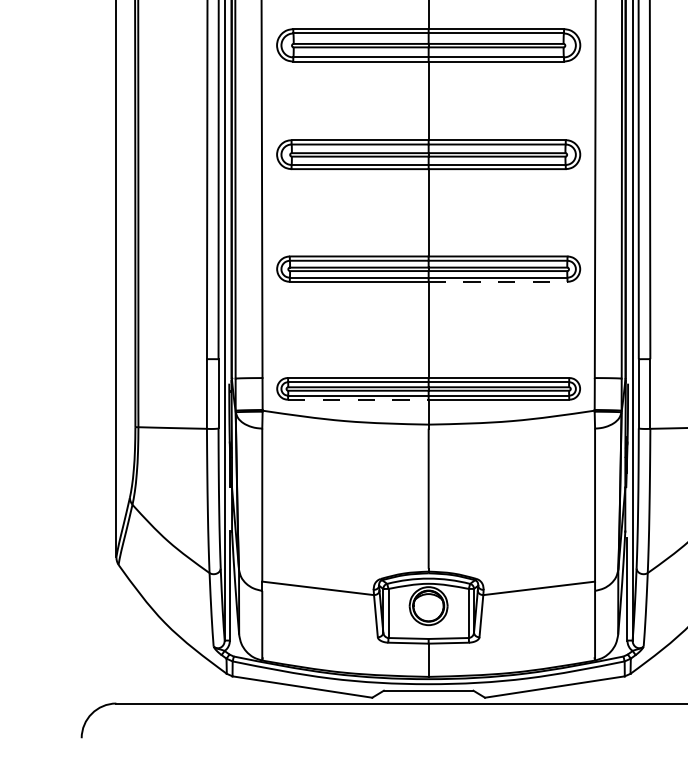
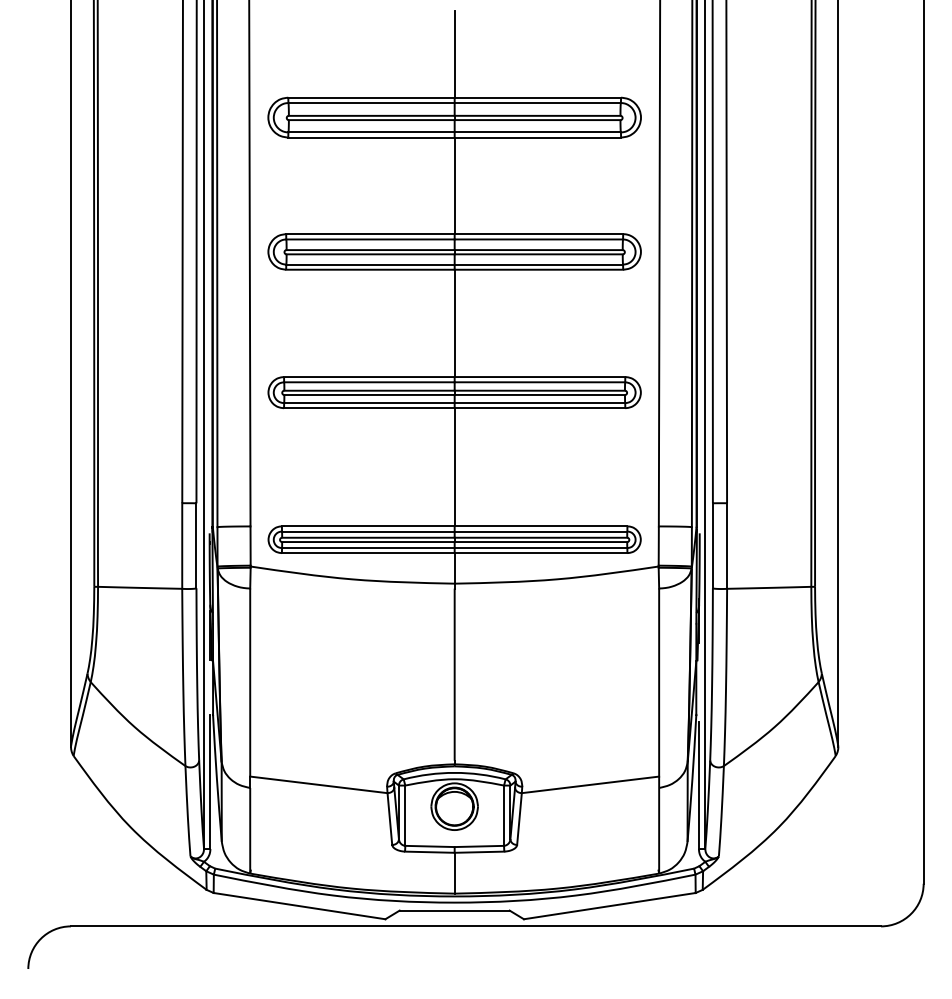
line: (498, 282) -> (540, 408), dashed -> solid
line: (358, 400) -> (368, 553), dashed -> solid

